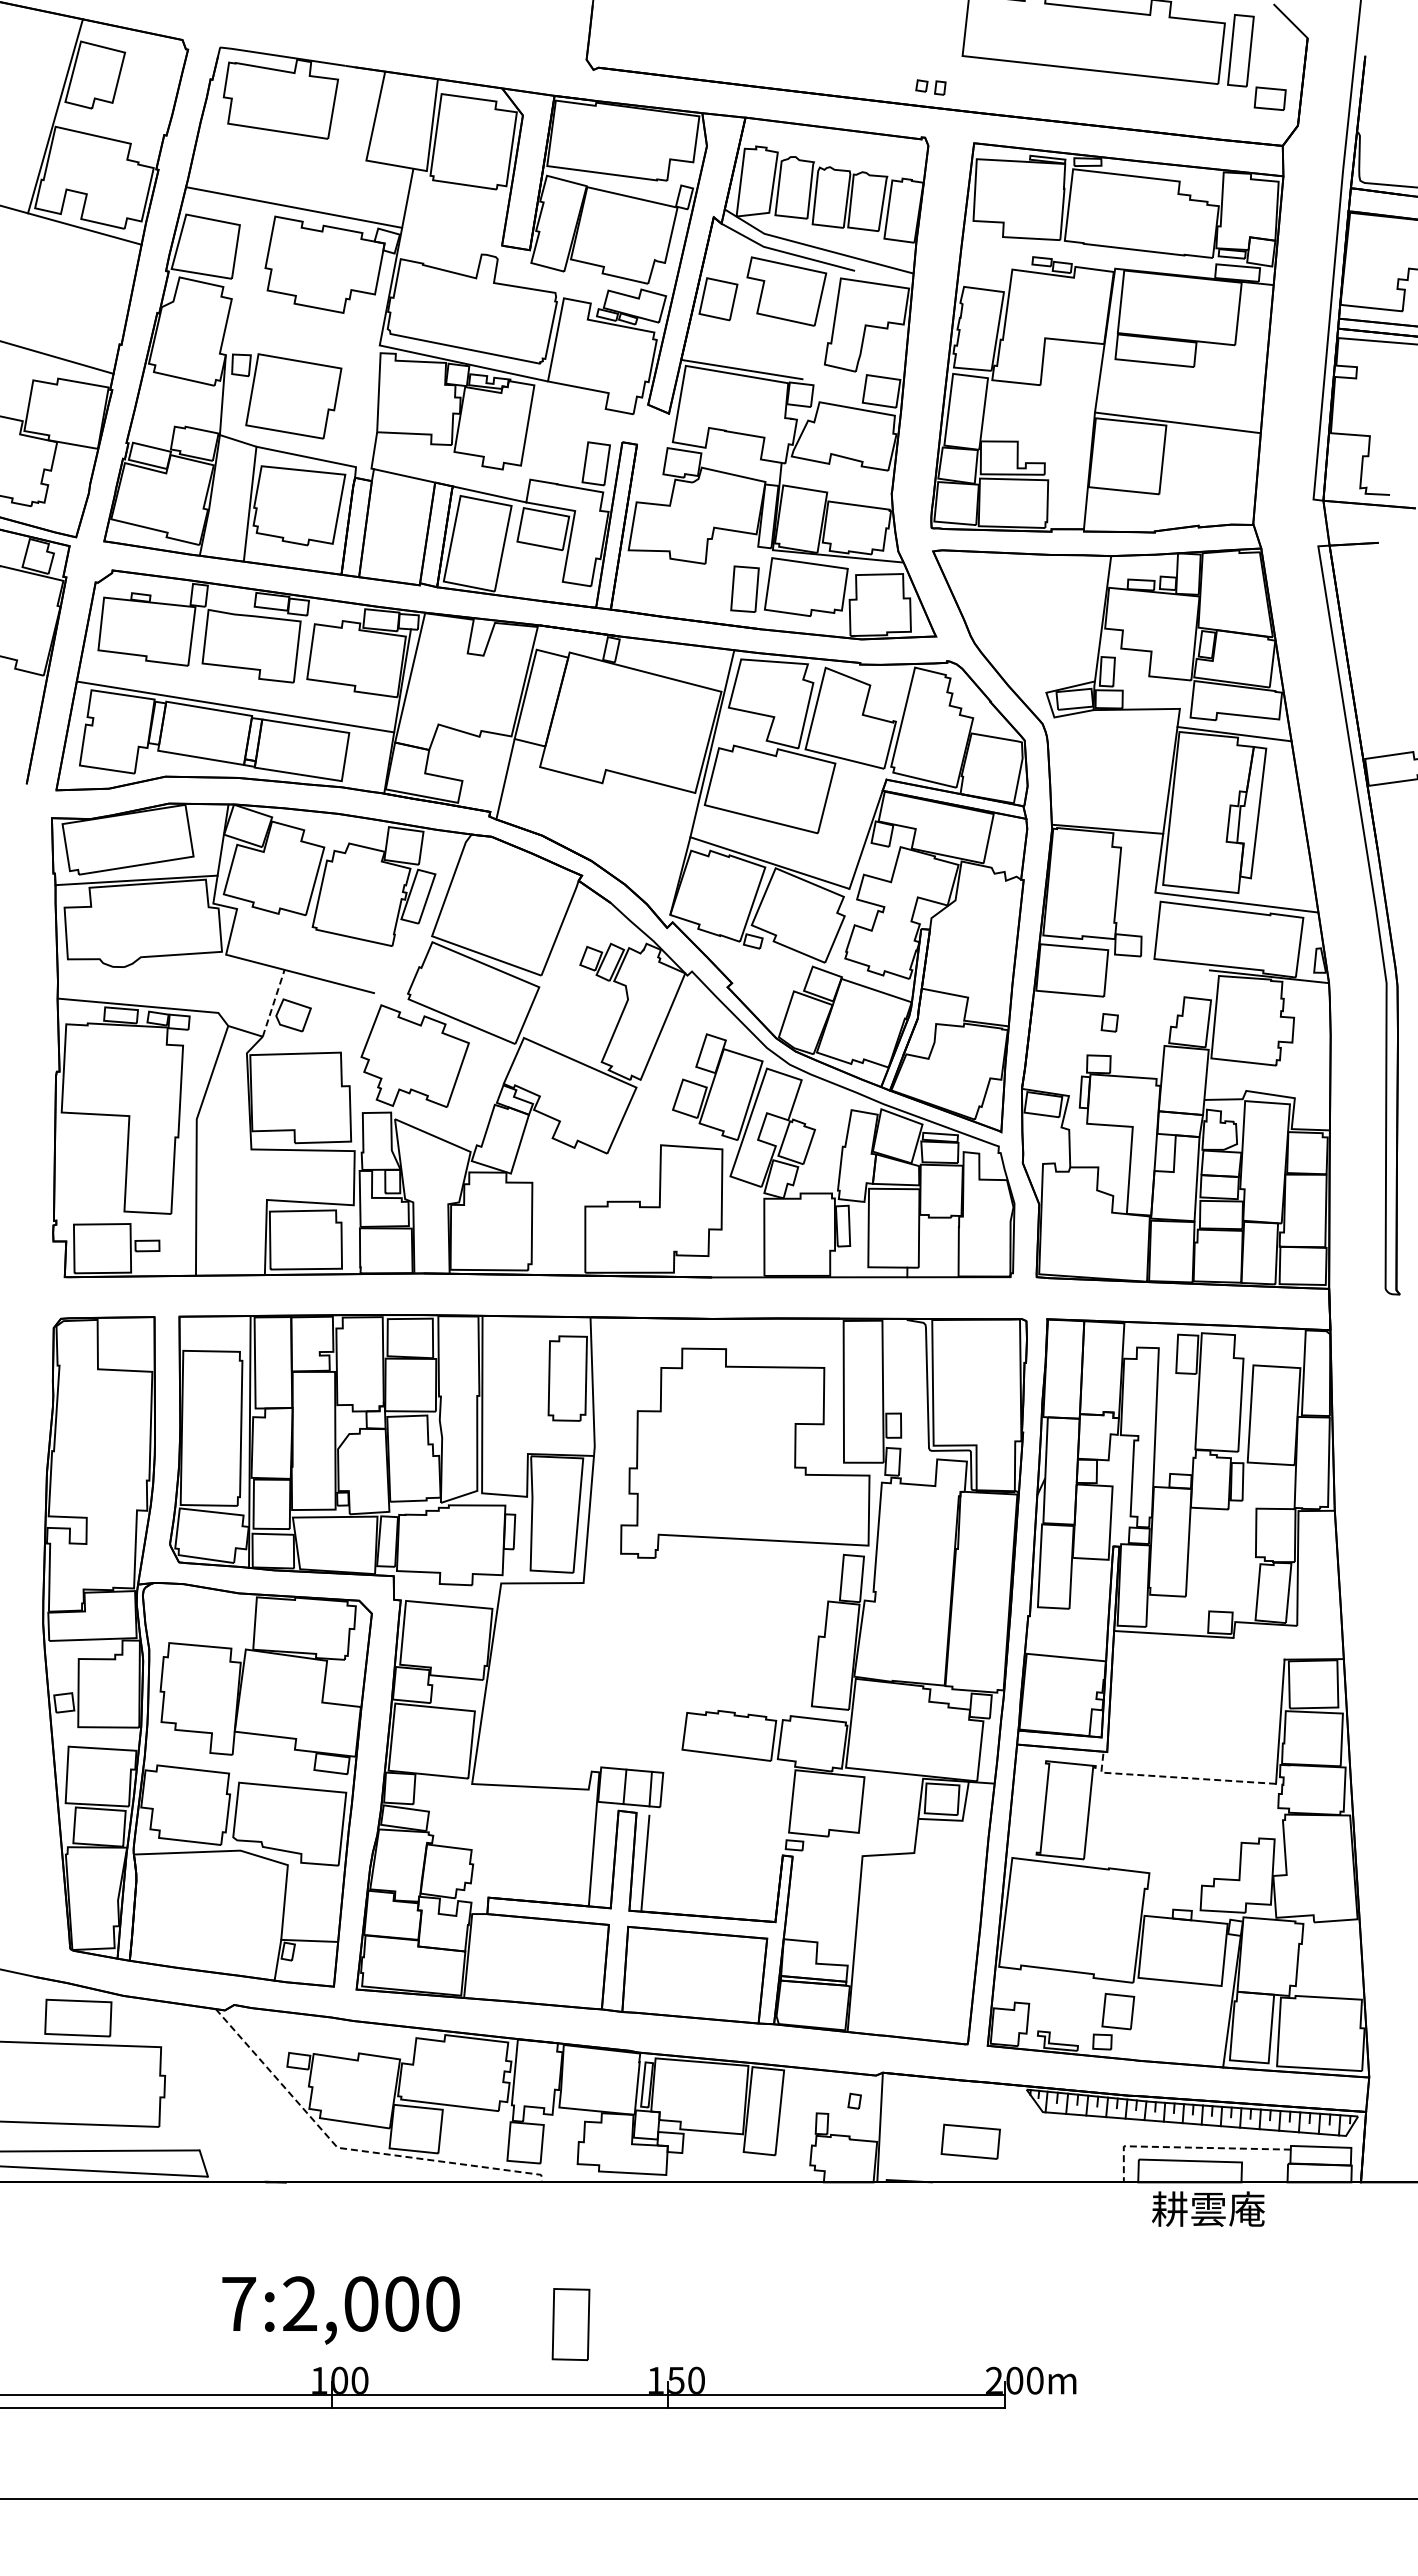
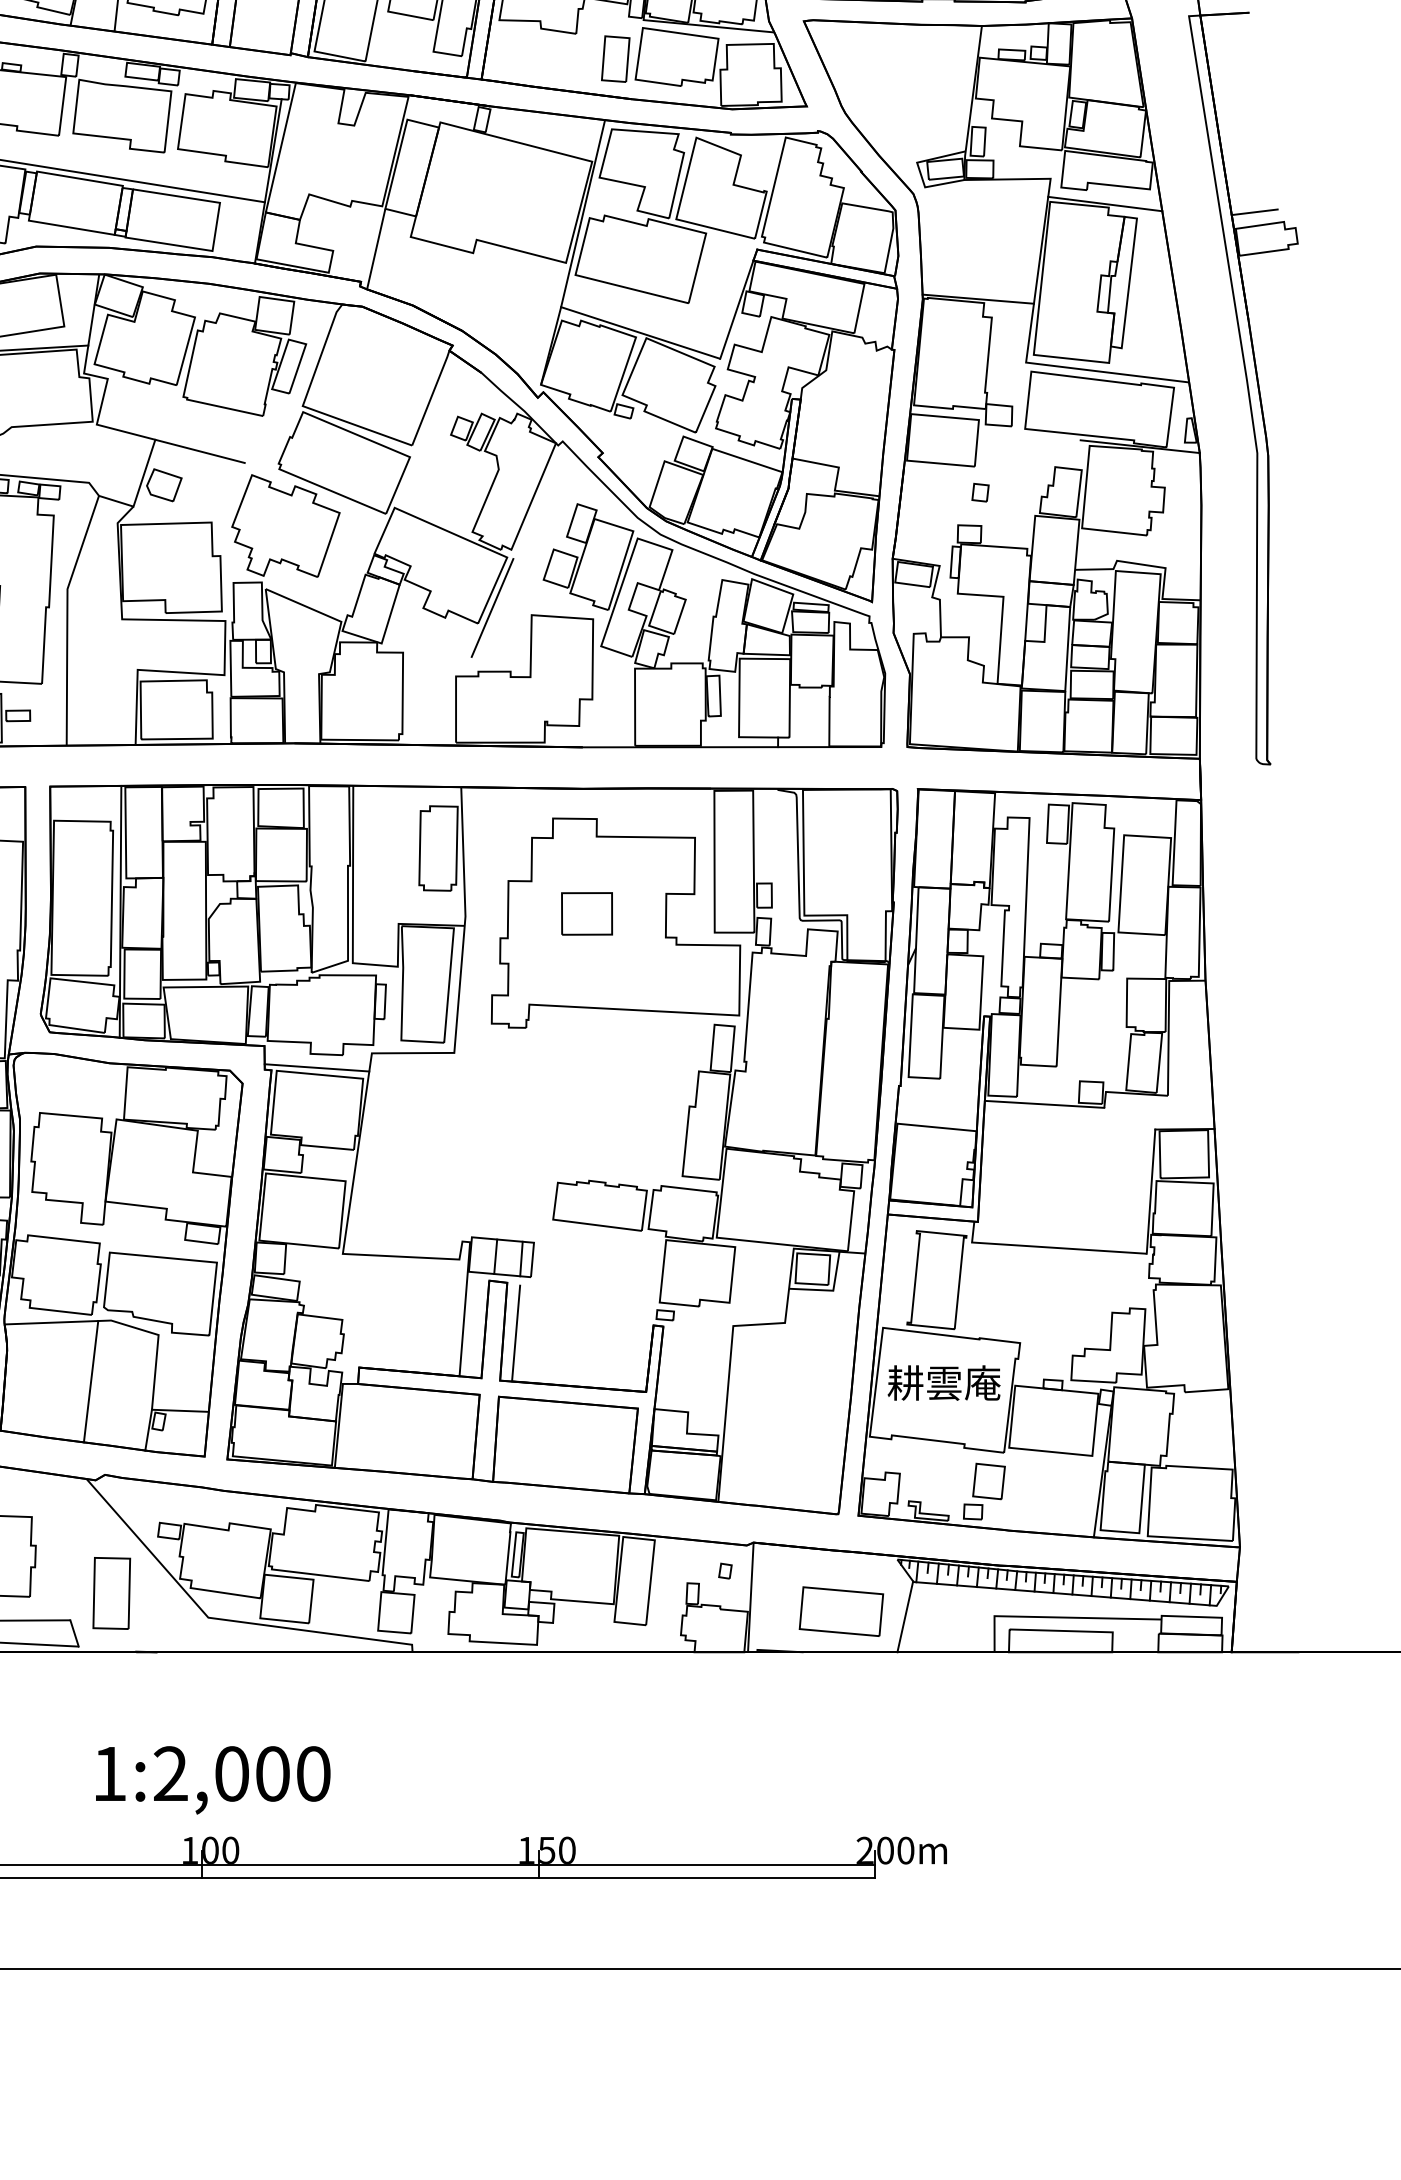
line: (1383, 742) -> (1254, 212), added
line: (273, 1002) -> (144, 472), dashed -> solid
line: (621, 1138) -> (492, 608), added
part: (716, 1443) -> (587, 913), added
line: (445, 1597) -> (316, 1067), added
line: (1177, 1777) -> (1048, 1247), dashed -> solid
line: (220, 1911) -> (91, 1381), added
part: (970, 2141) -> (841, 1611), size x1.43
line: (1034, 2146) -> (905, 1616), added
line: (1188, 2147) -> (1059, 1617), dashed -> solid
line: (352, 2149) -> (223, 1619), dashed -> solid
text: (1208, 2208) -> (944, 1382), moved
text: (239, 2303) -> (110, 1773), 7:2,000 -> 1:2,000
part: (570, 2324) -> (111, 1593), moved

